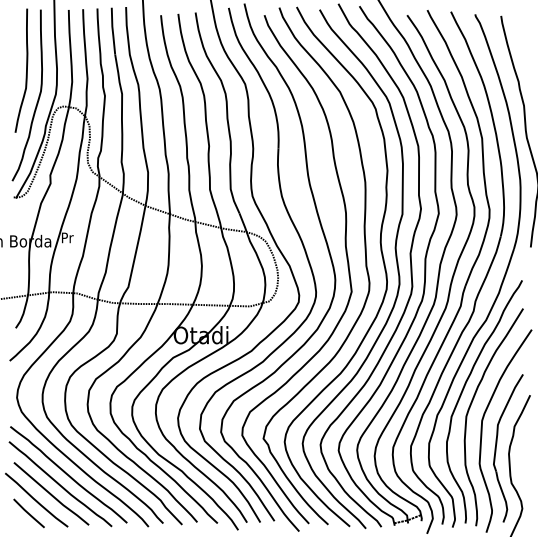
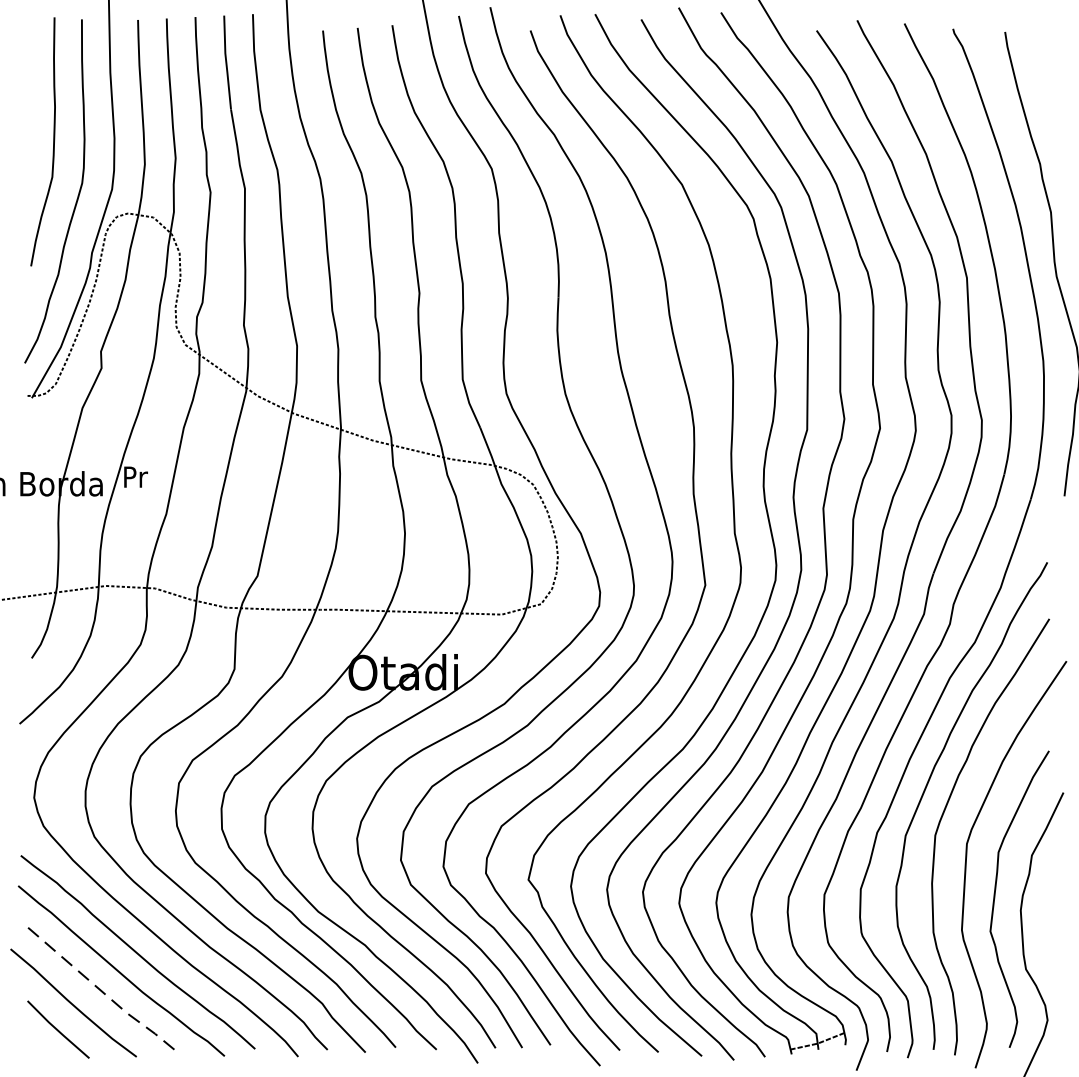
line: (52, 495) -> (105, 993), solid -> dashed

